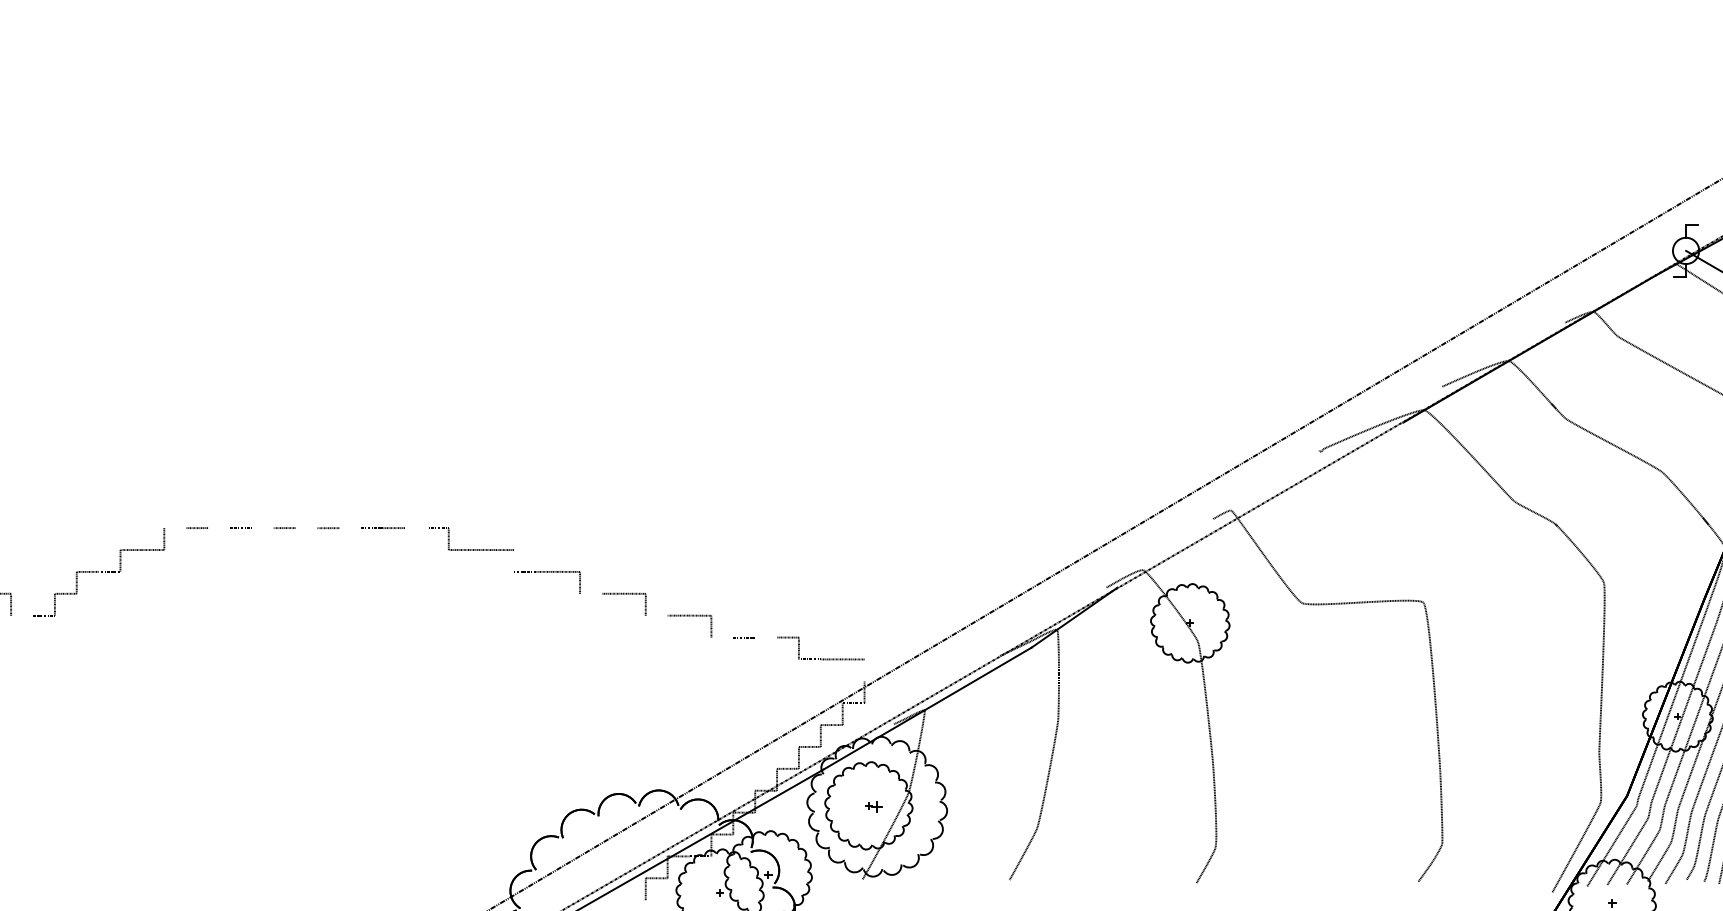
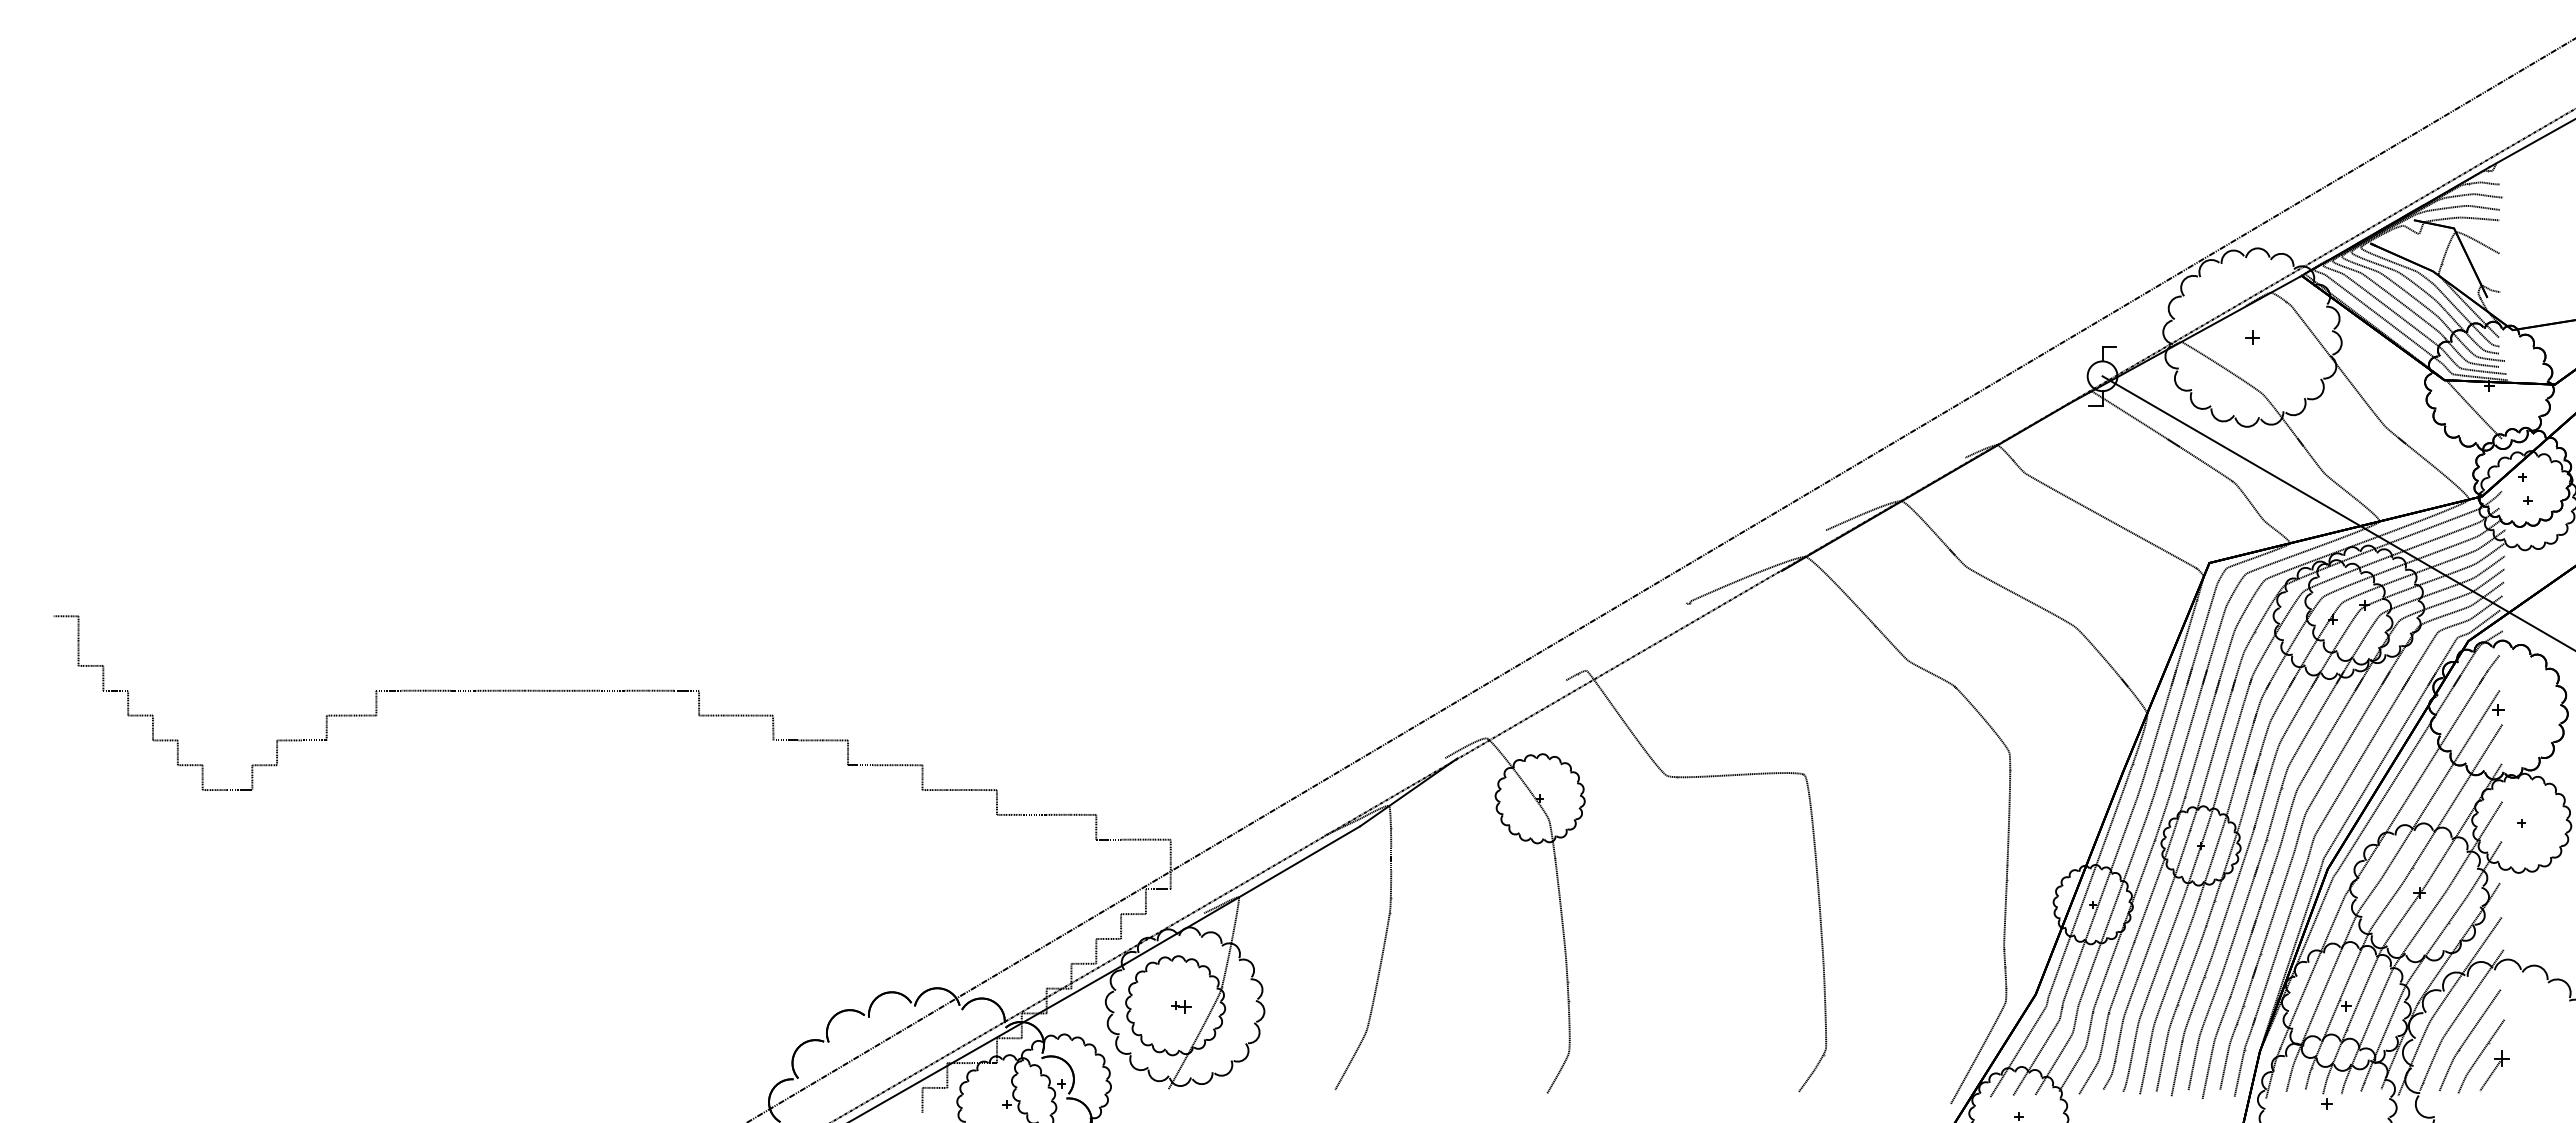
line: (174, 527) -> (388, 690), added
line: (219, 527) -> (438, 690), added
line: (262, 527) -> (487, 690), added
line: (306, 527) -> (537, 690), added
line: (349, 527) -> (586, 690), added
line: (415, 527) -> (661, 690), added
line: (514, 560) -> (773, 727), added
line: (591, 594) -> (860, 765), added
line: (21, 616) -> (214, 790), added
line: (656, 616) -> (934, 790), added
line: (722, 637) -> (1009, 814), added
line: (765, 637) -> (1058, 814), added
line: (864, 669) -> (1170, 851), added

